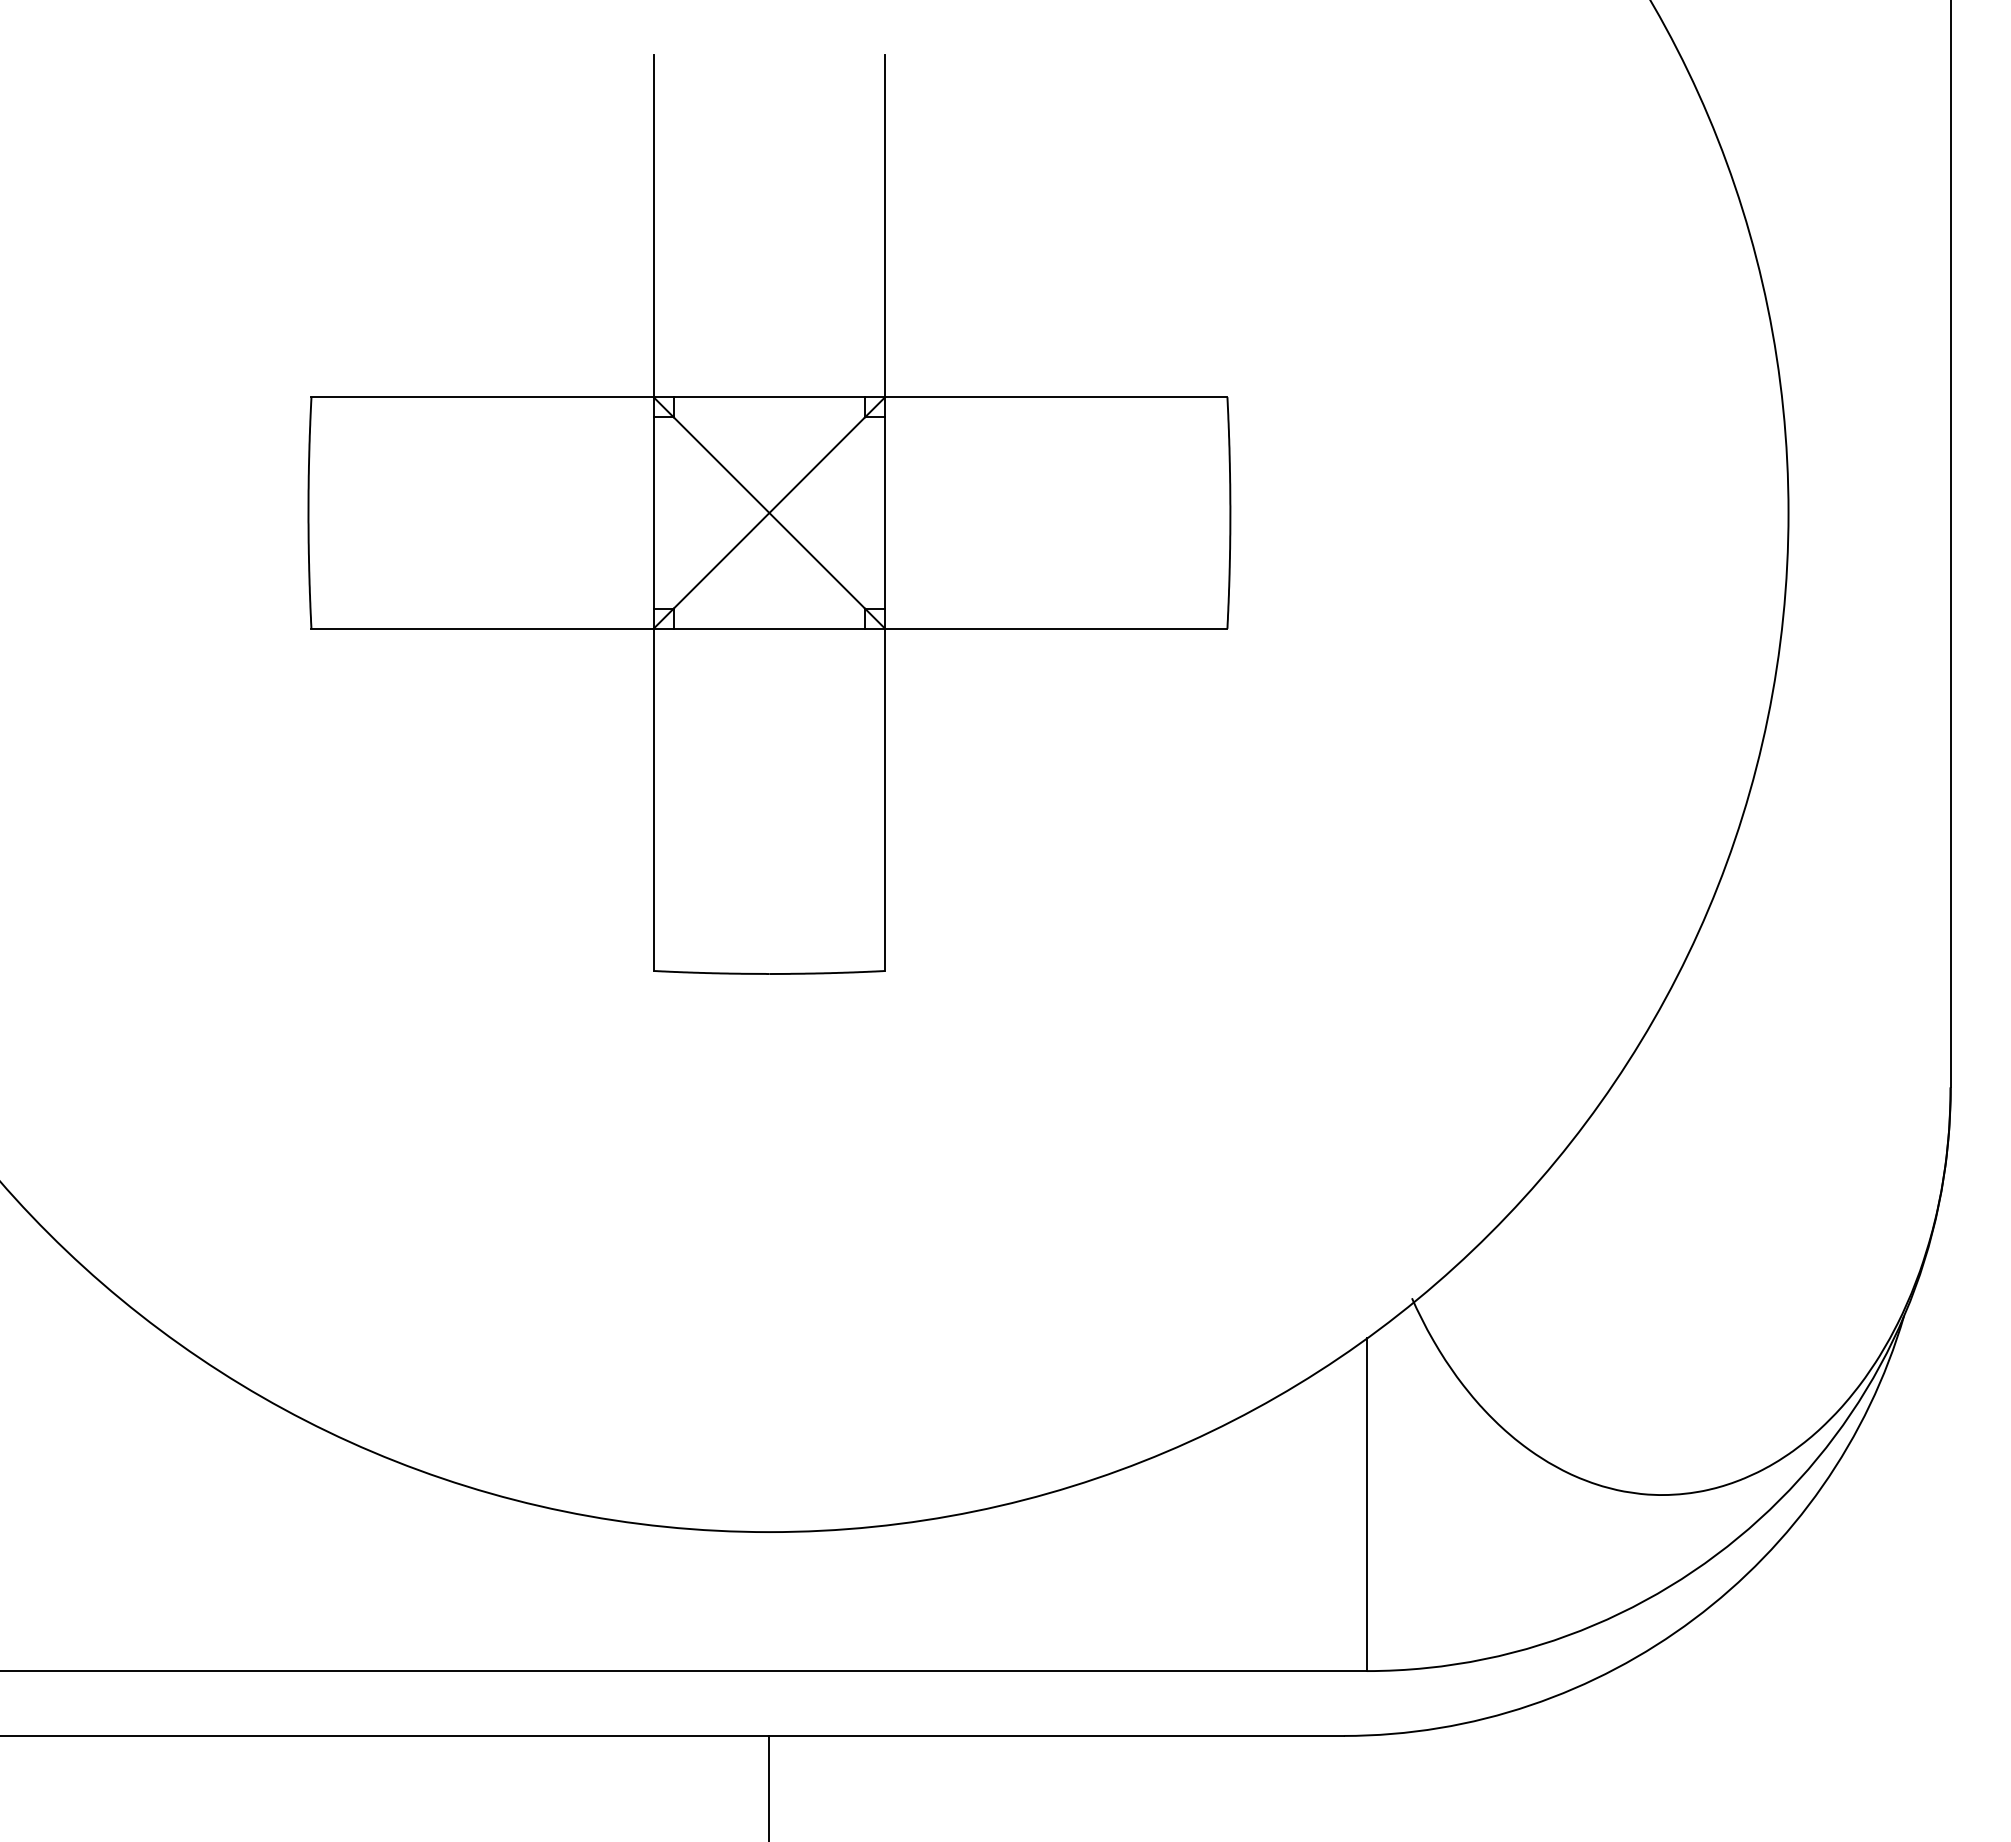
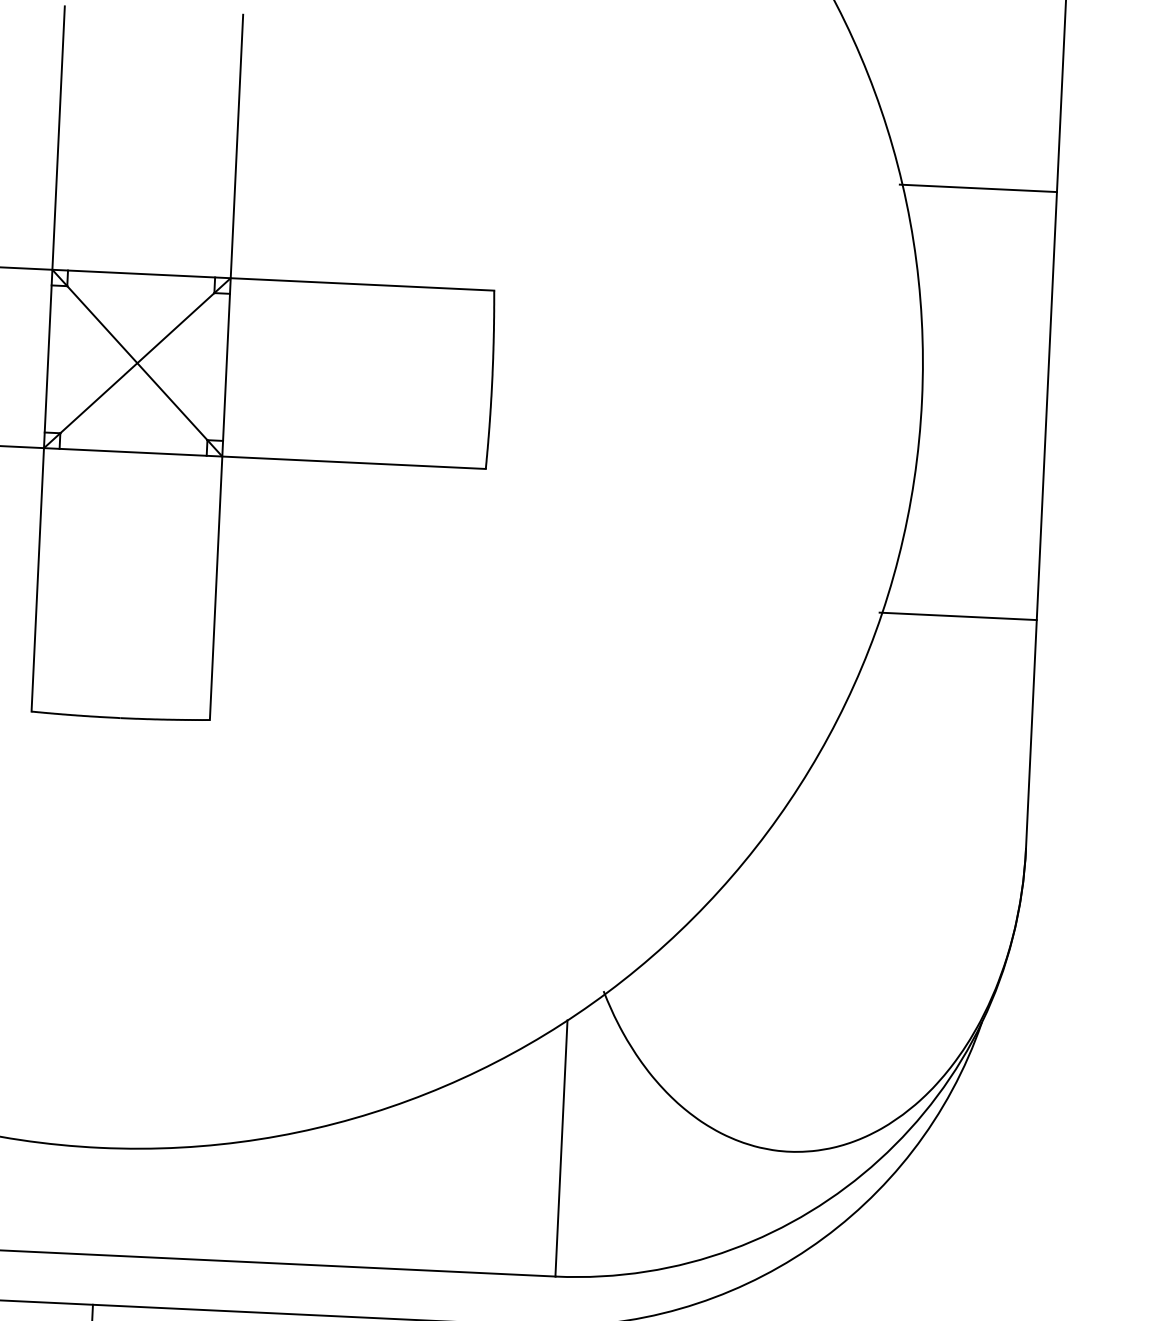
line: (1848, 235) -> (978, 188), added
line: (1848, 790) -> (958, 616), added

